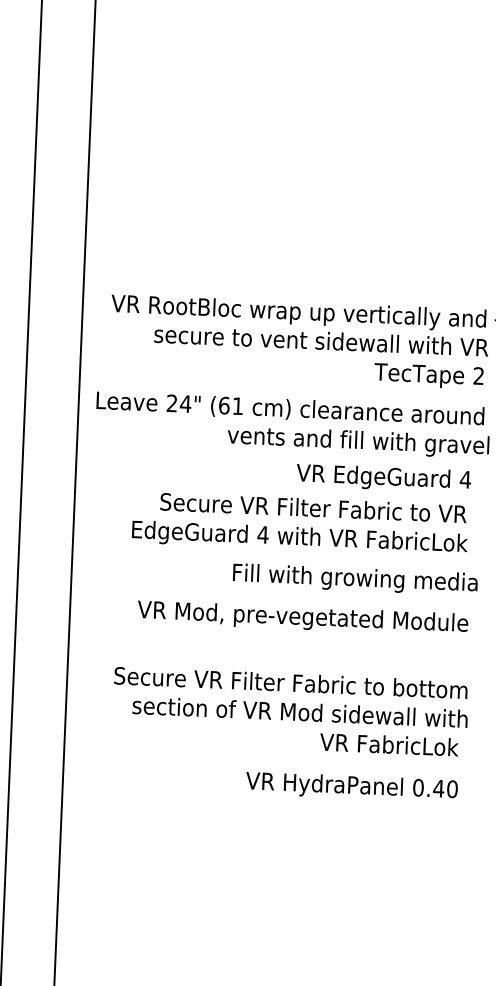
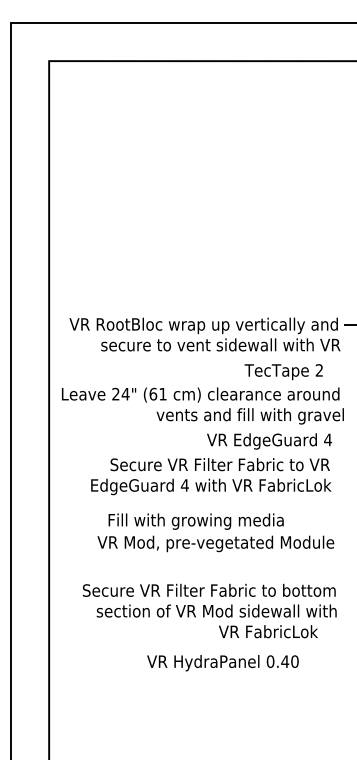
text: (428, 376) -> (283, 372), moved
text: (354, 579) -> (195, 521), moved
text: (389, 744) -> (268, 631), moved
text: (351, 787) -> (222, 663), moved

